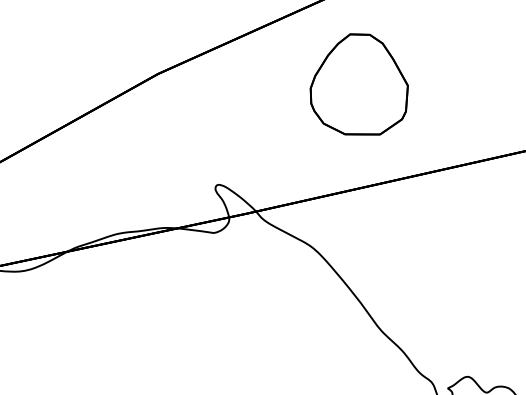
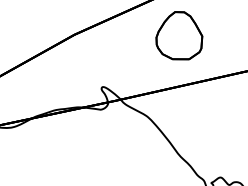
part: (359, 84) -> (179, 35), moved

